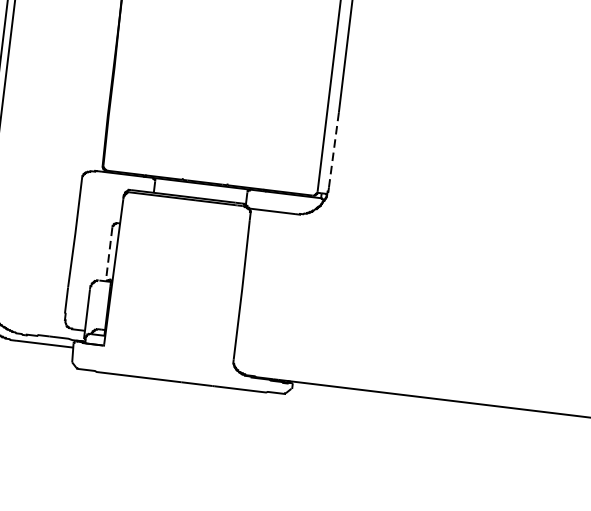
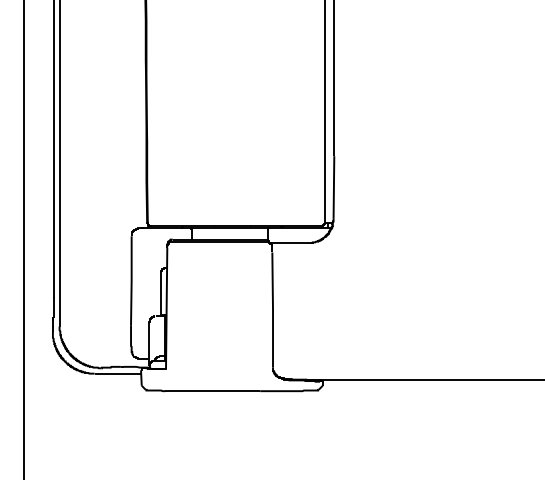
line: (333, 150) -> (333, 187), dashed -> solid
line: (109, 254) -> (161, 294), dashed -> solid

